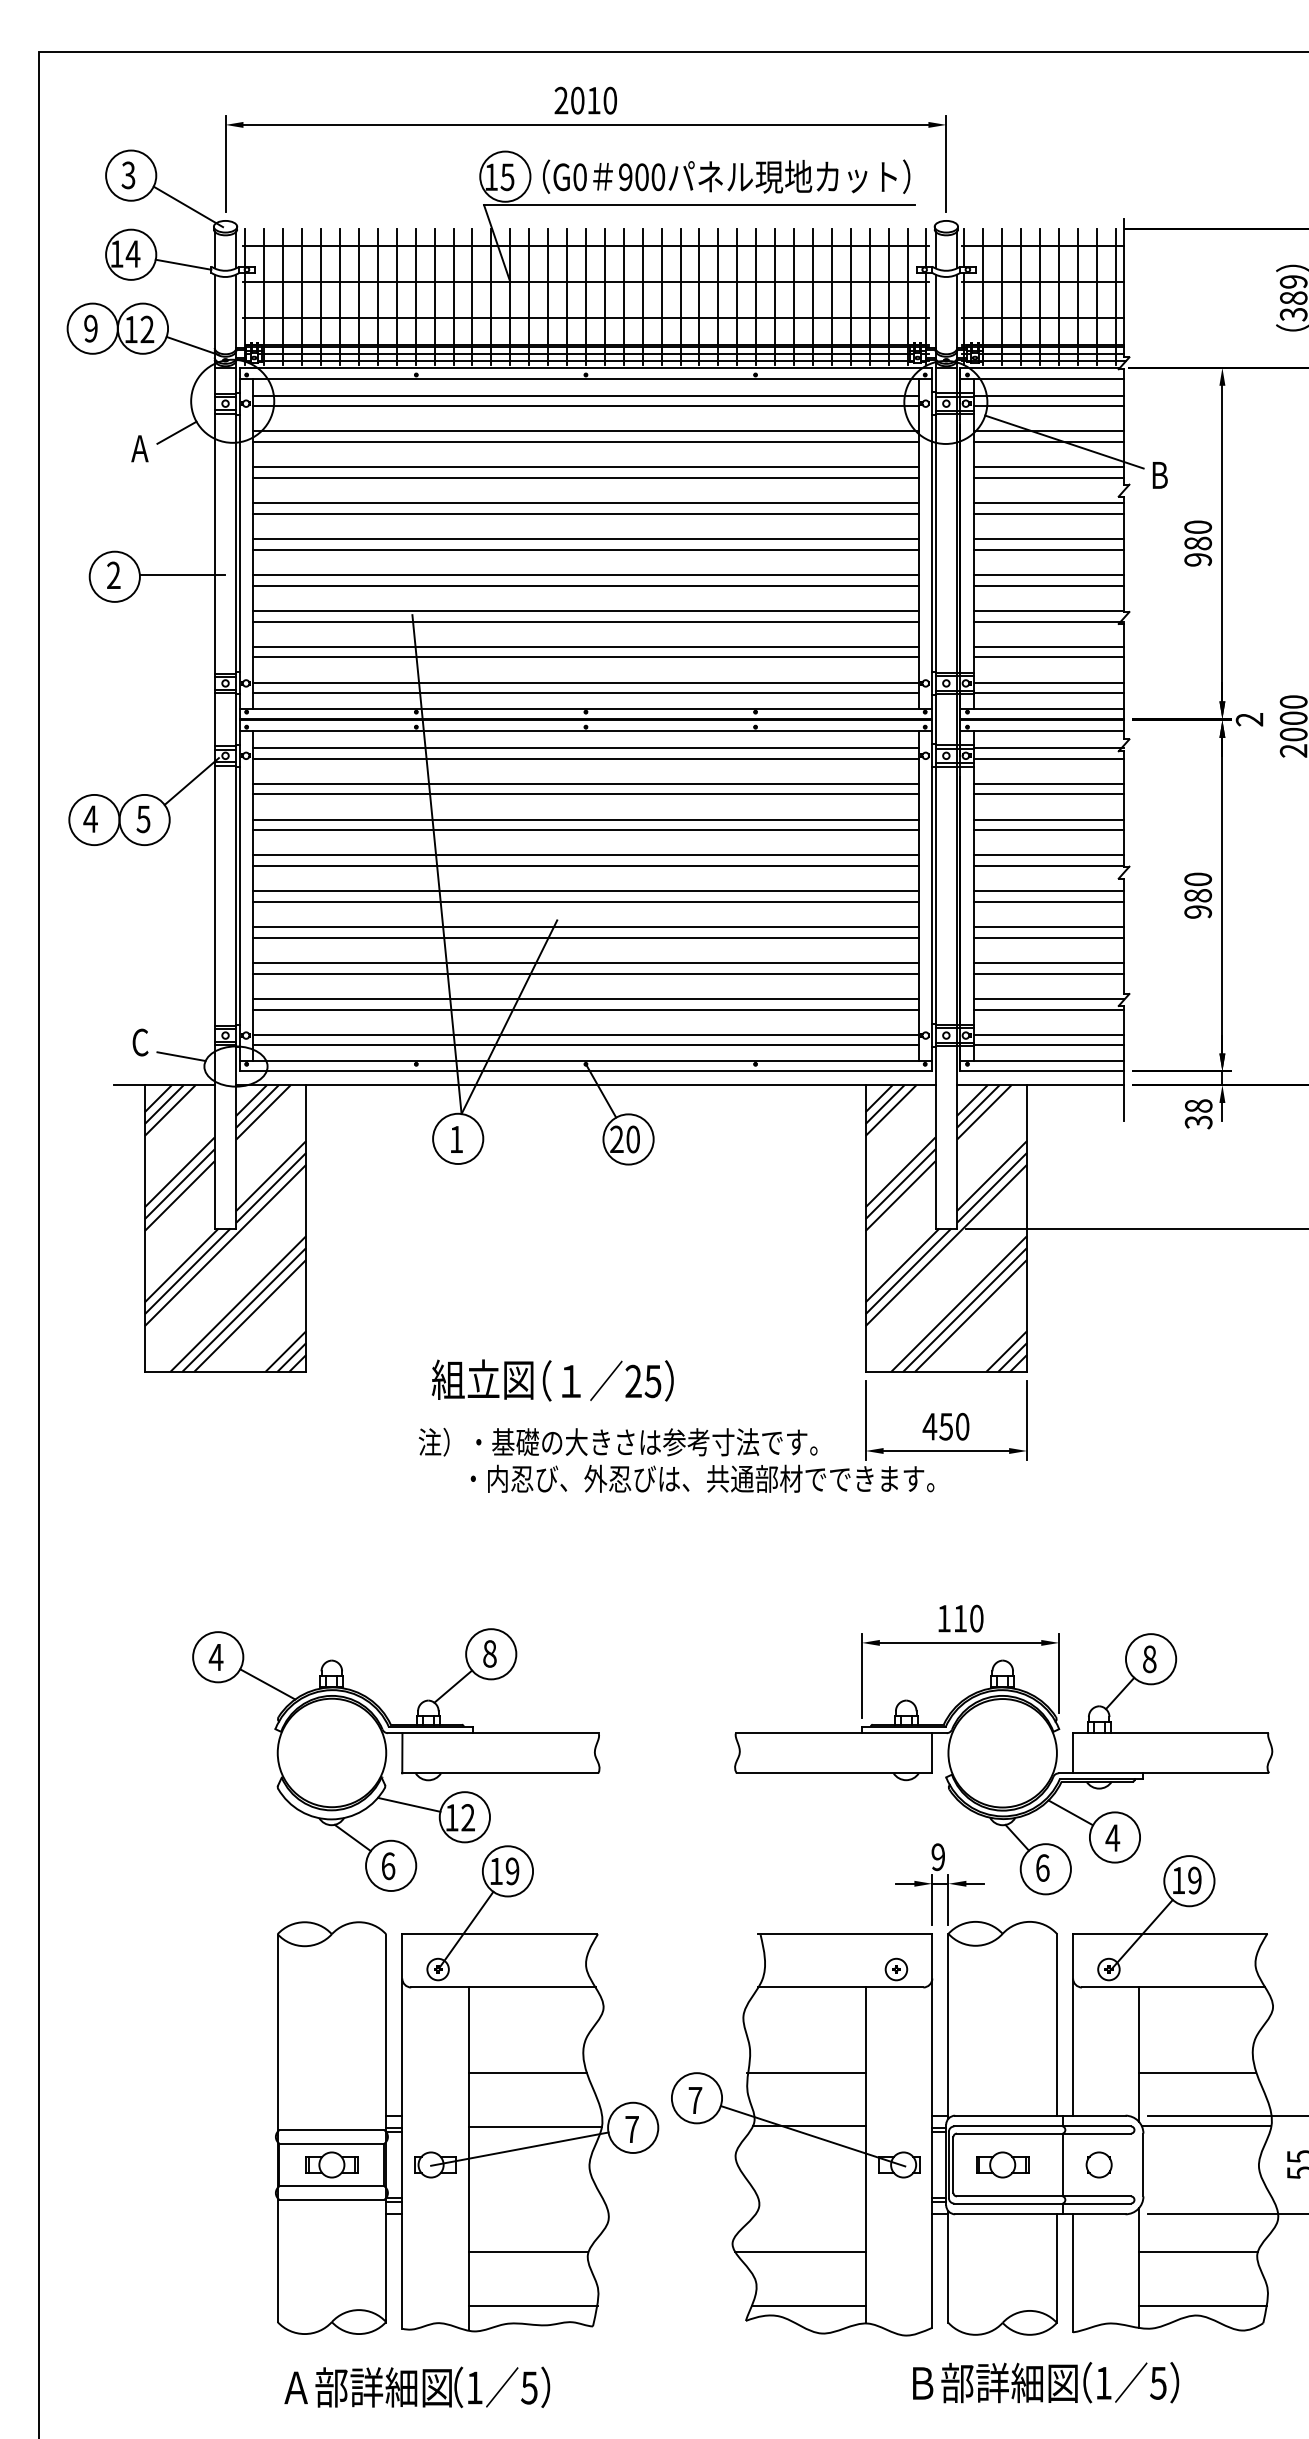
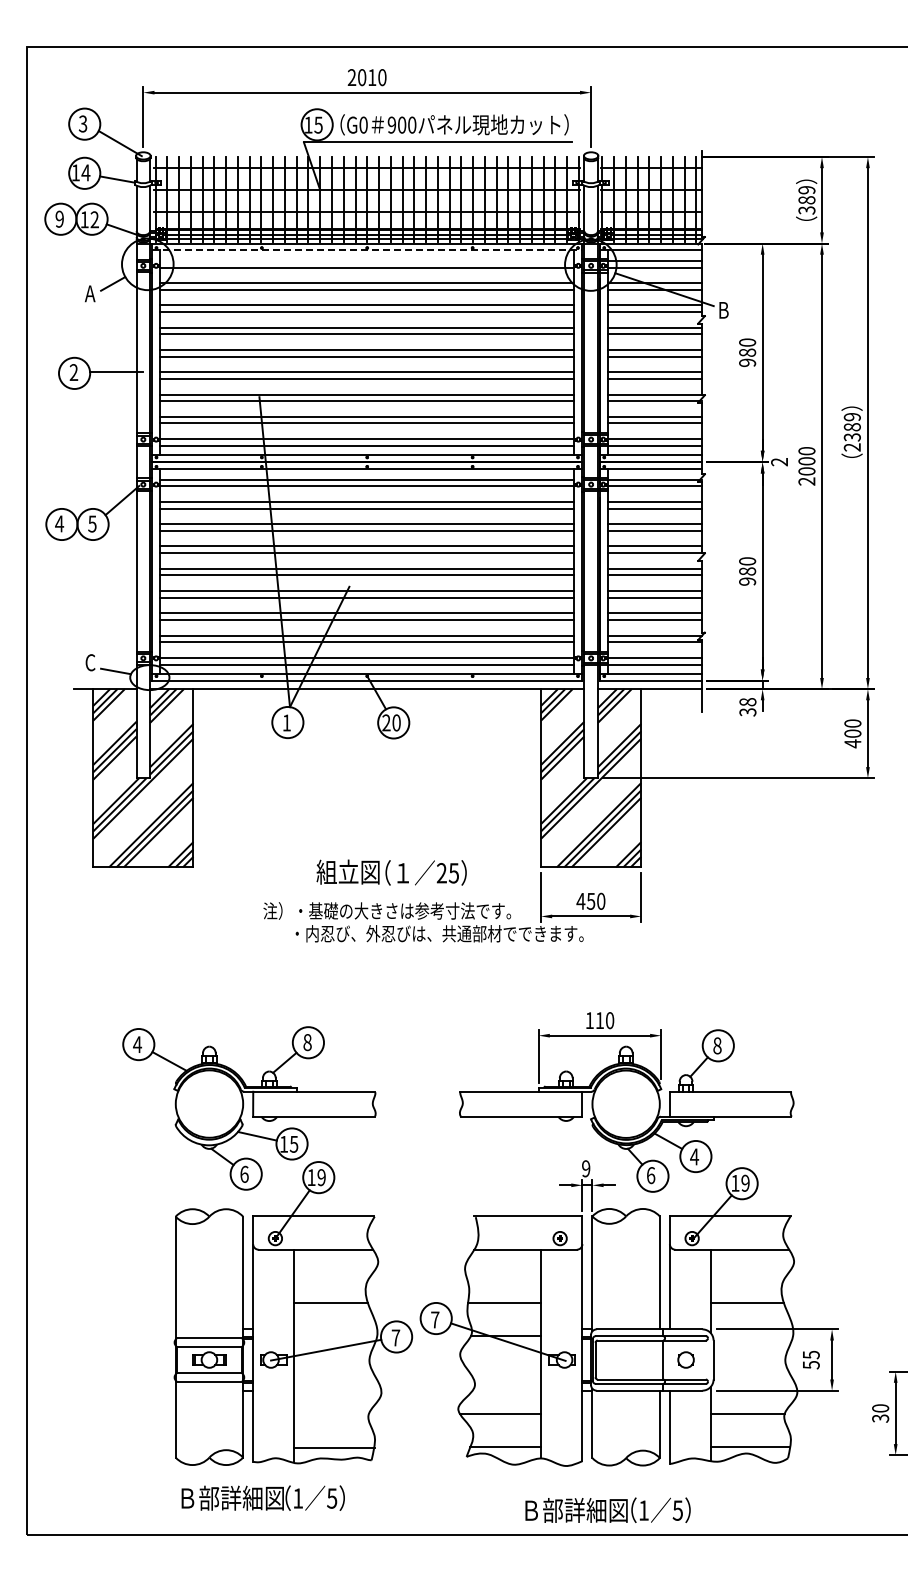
line: (586, 378) -> (367, 250), solid -> dashed
line: (586, 395) -> (367, 260), removed
text: (552, 1380) -> (391, 872), moved
text: (467, 1816) -> (293, 1143), 12 -> 15
line: (534, 2127) -> (335, 1336), removed
line: (1206, 2127) -> (752, 1336), removed
part: (1001, 2164) -> (625, 1359), removed
line: (528, 2252) -> (331, 1414), removed
text: (1045, 2381) -> (607, 1509), moved
text: (296, 2387) -> (187, 1498), Ａ部詳細図 -> Ｂ部詳細図

